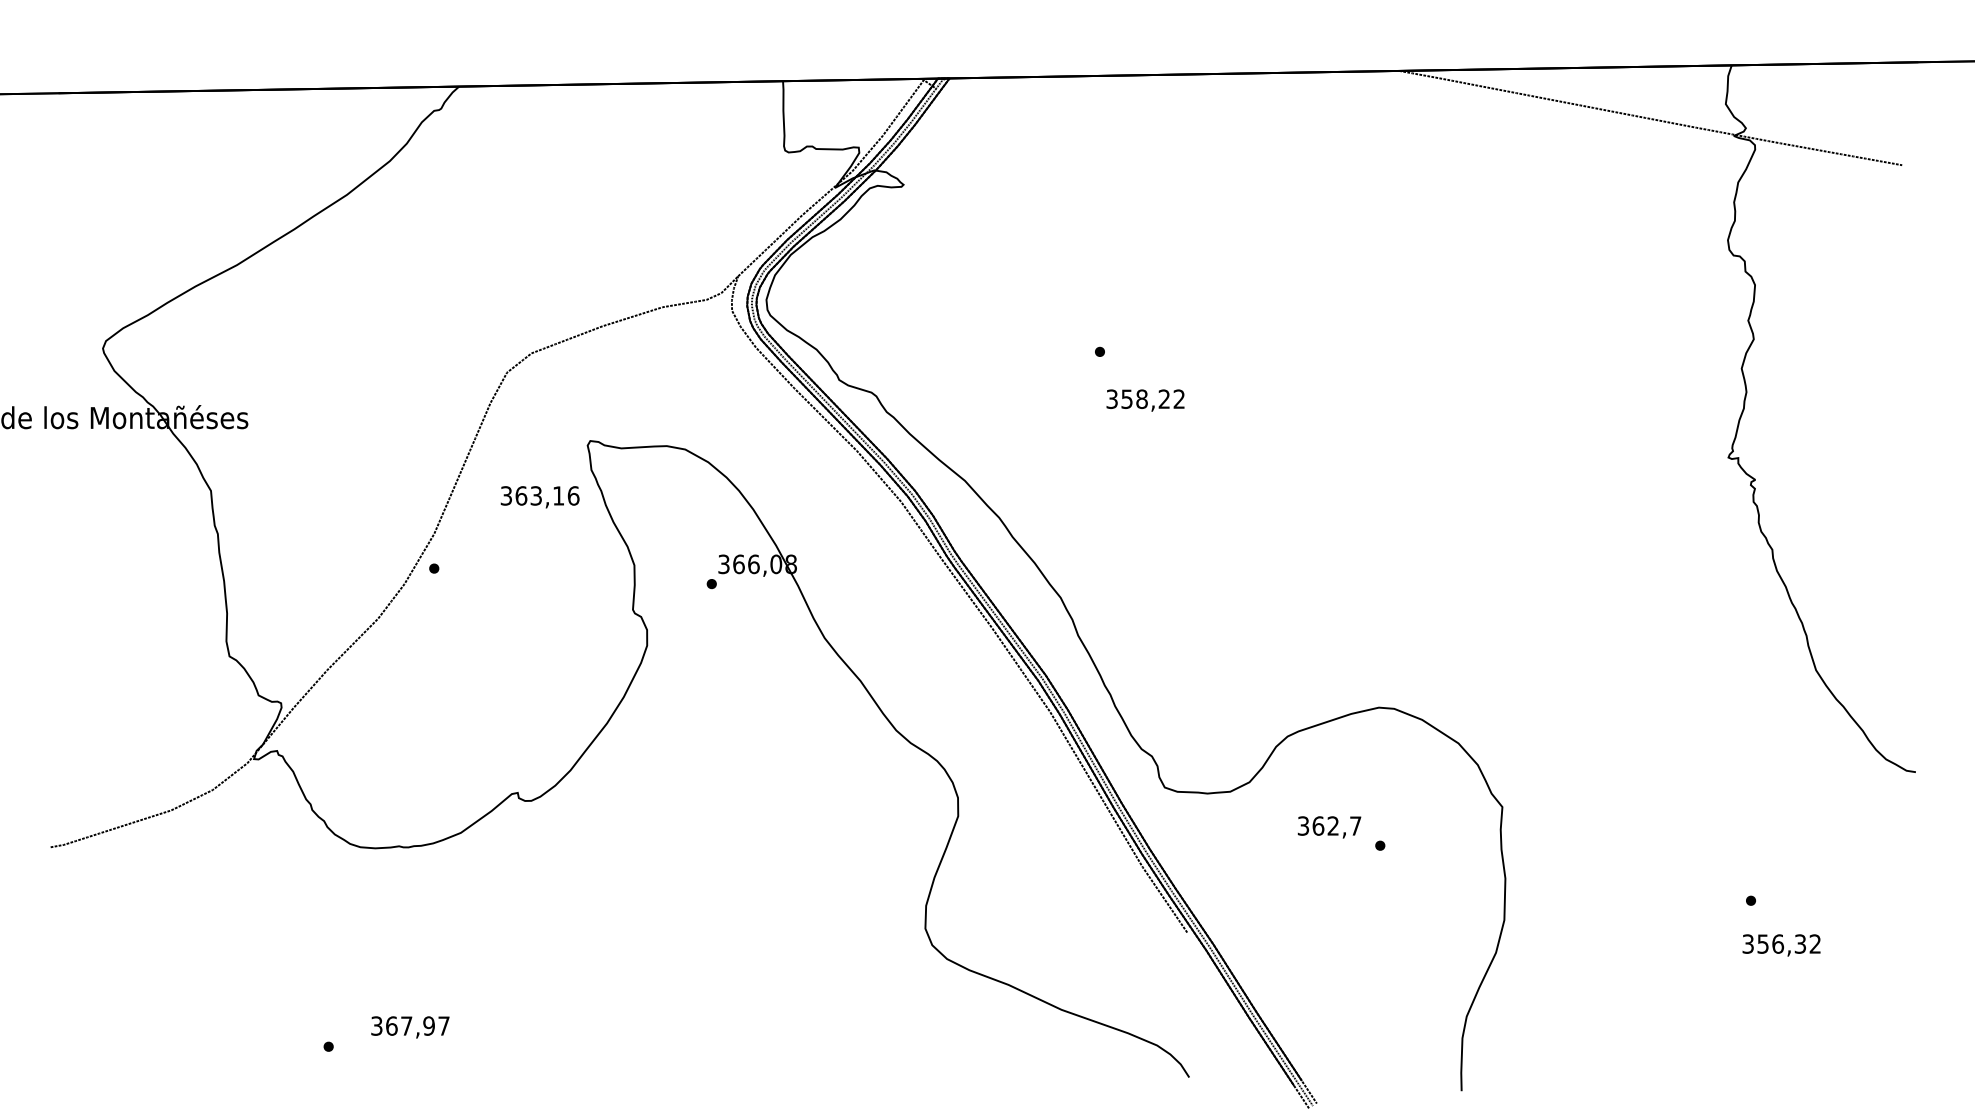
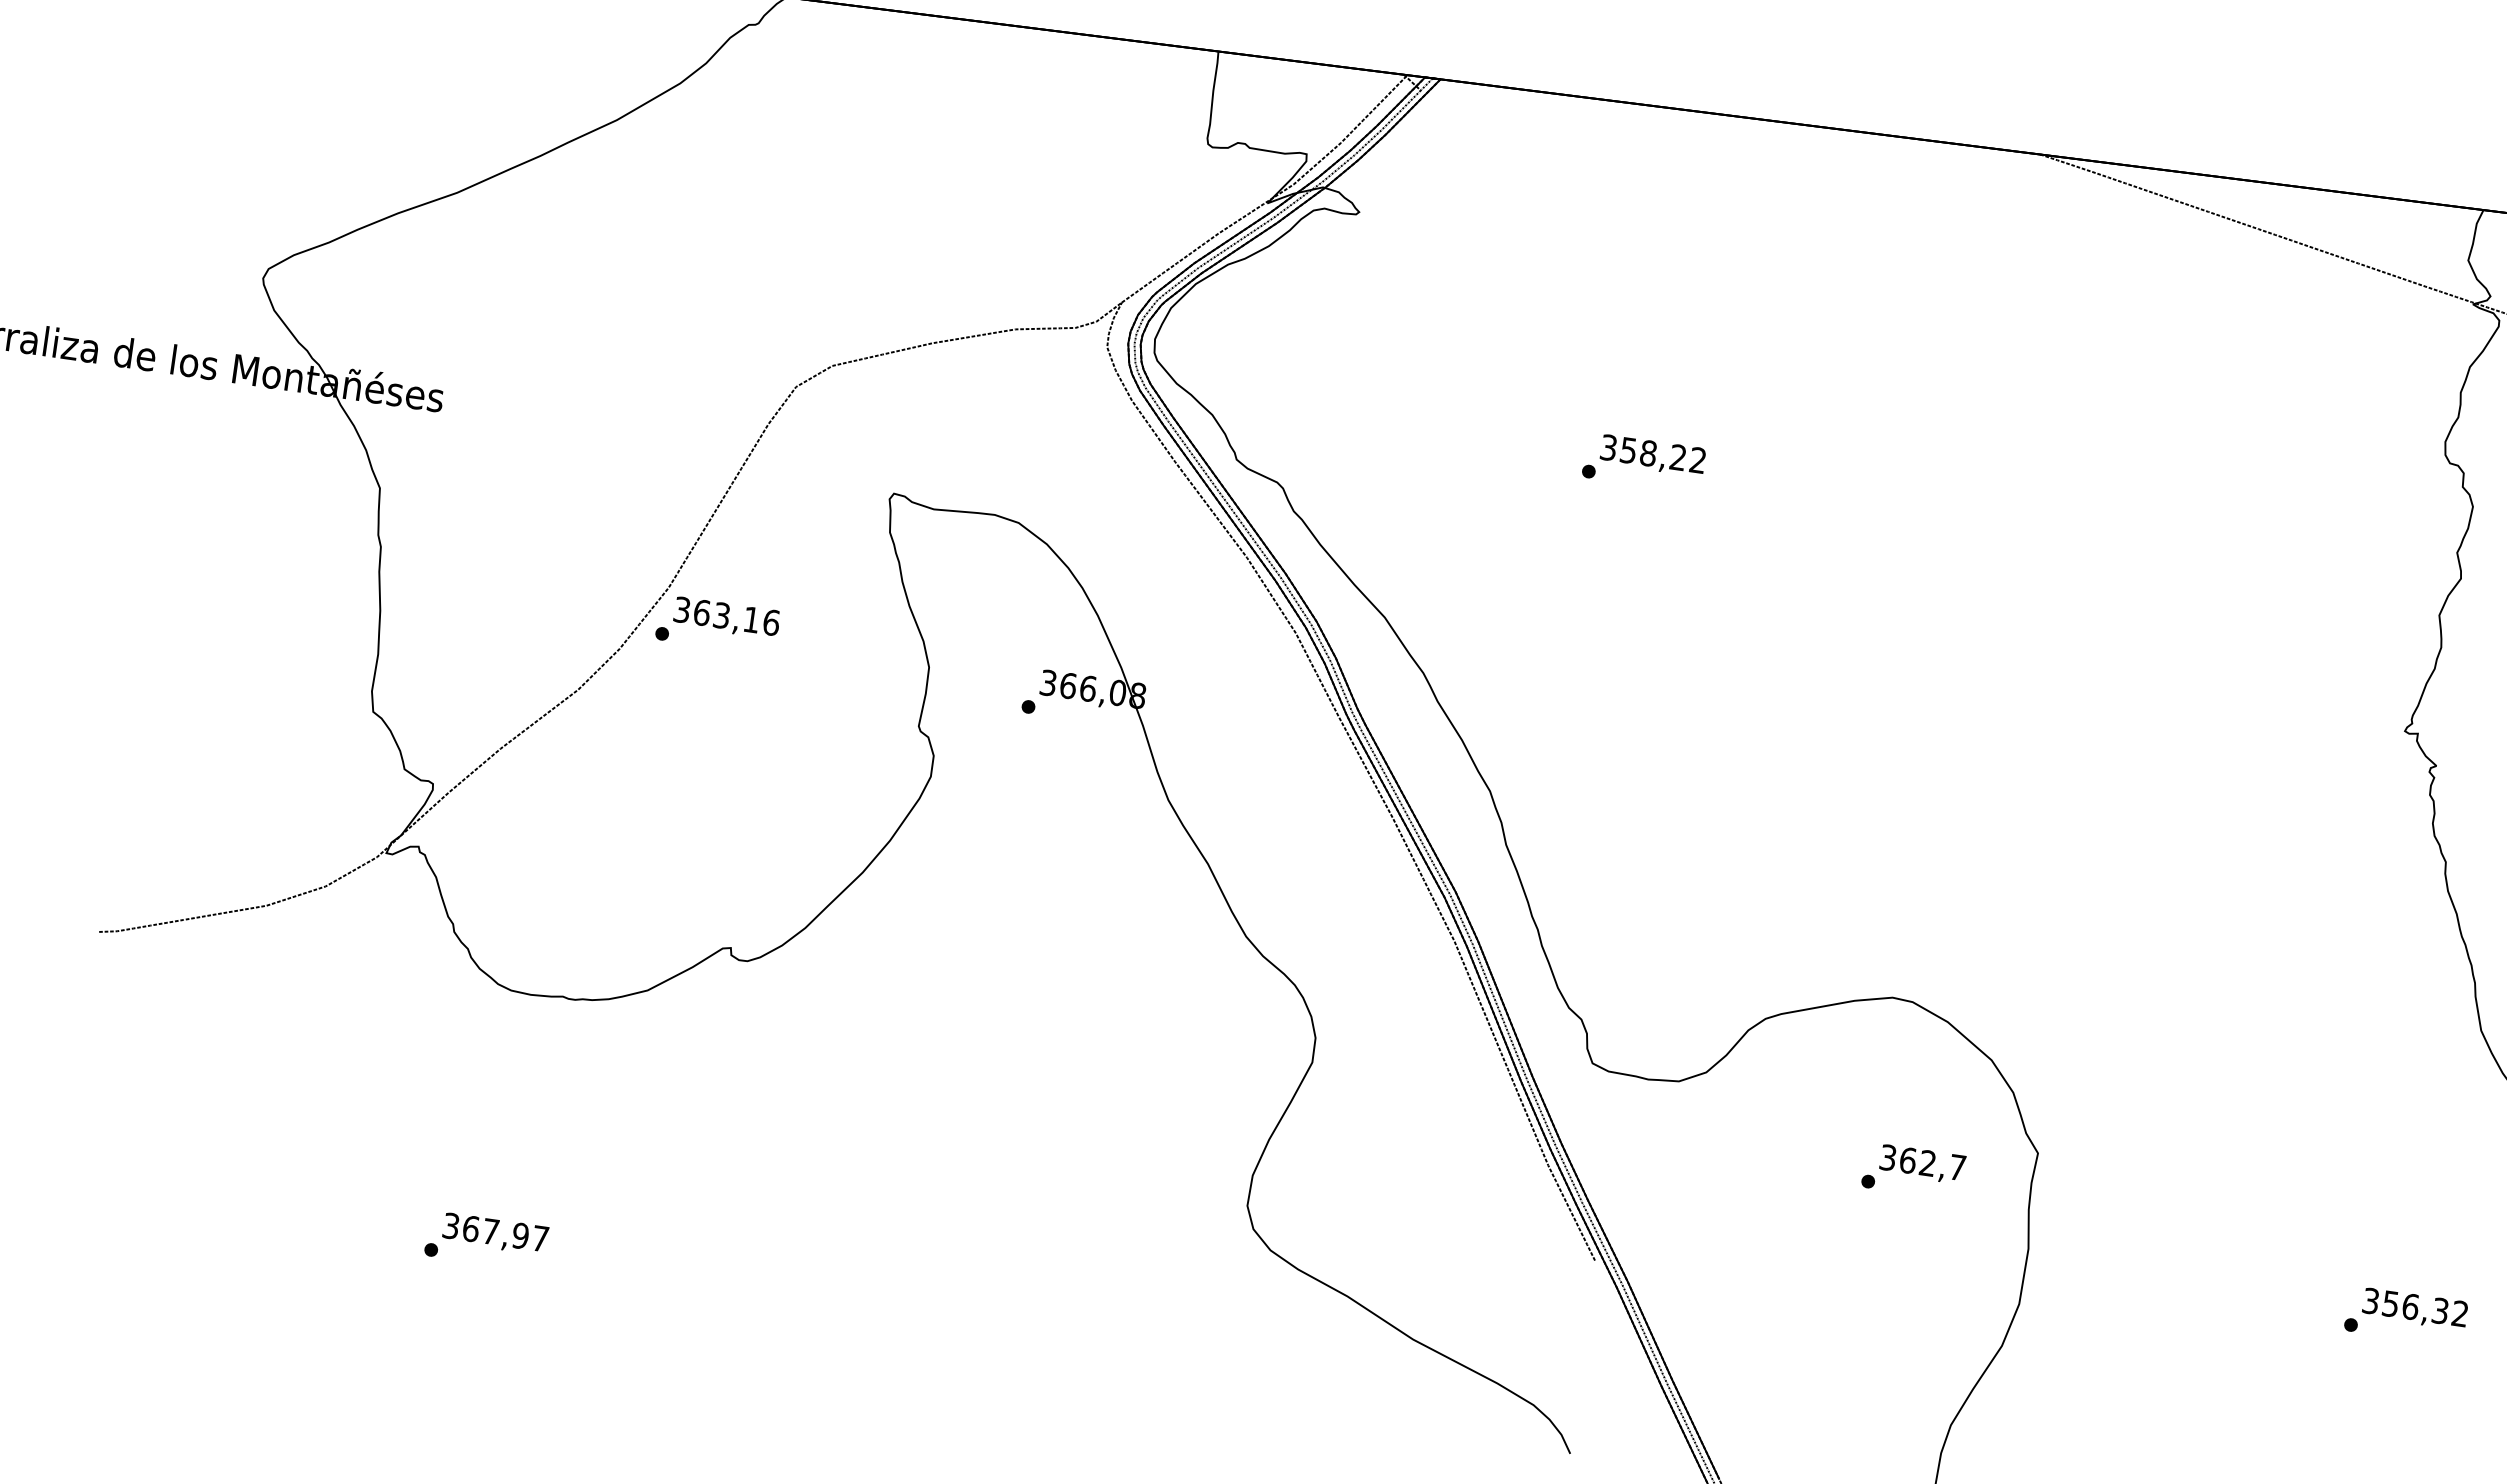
text: (1145, 400) -> (1652, 455), moved
text: (539, 497) -> (725, 618), moved
text: (1329, 827) -> (1922, 1164), moved
text: (1781, 945) -> (2414, 1309), moved
text: (410, 1027) -> (495, 1234), moved

